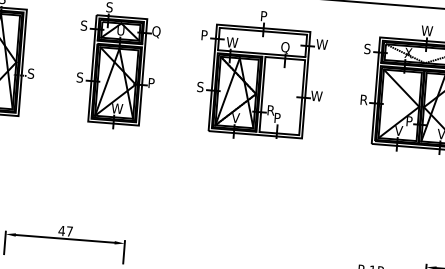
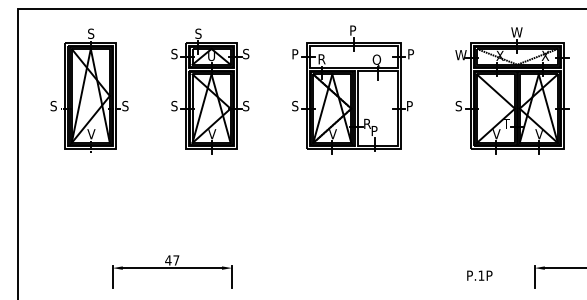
text: (156, 31) -> (247, 54), Q -> S
text: (232, 42) -> (323, 59), W -> R
text: (321, 44) -> (412, 54), W -> P
text: (369, 48) -> (460, 54), S -> W
text: (151, 82) -> (246, 105), P -> S
text: (316, 96) -> (411, 106), W -> P
text: (363, 100) -> (458, 106), R -> S
text: (116, 108) -> (213, 134), W -> V
text: (409, 120) -> (506, 123), P -> T

